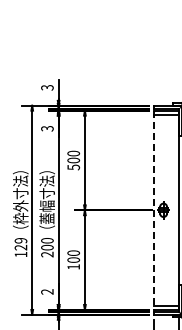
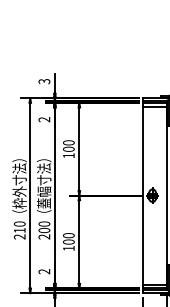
text: (47, 128) -> (44, 119), 3 -> 2
text: (73, 167) -> (68, 155), 500 -> 100
line: (153, 210) -> (143, 195), dashed -> solid
text: (20, 247) -> (19, 230), 129 -> 210

